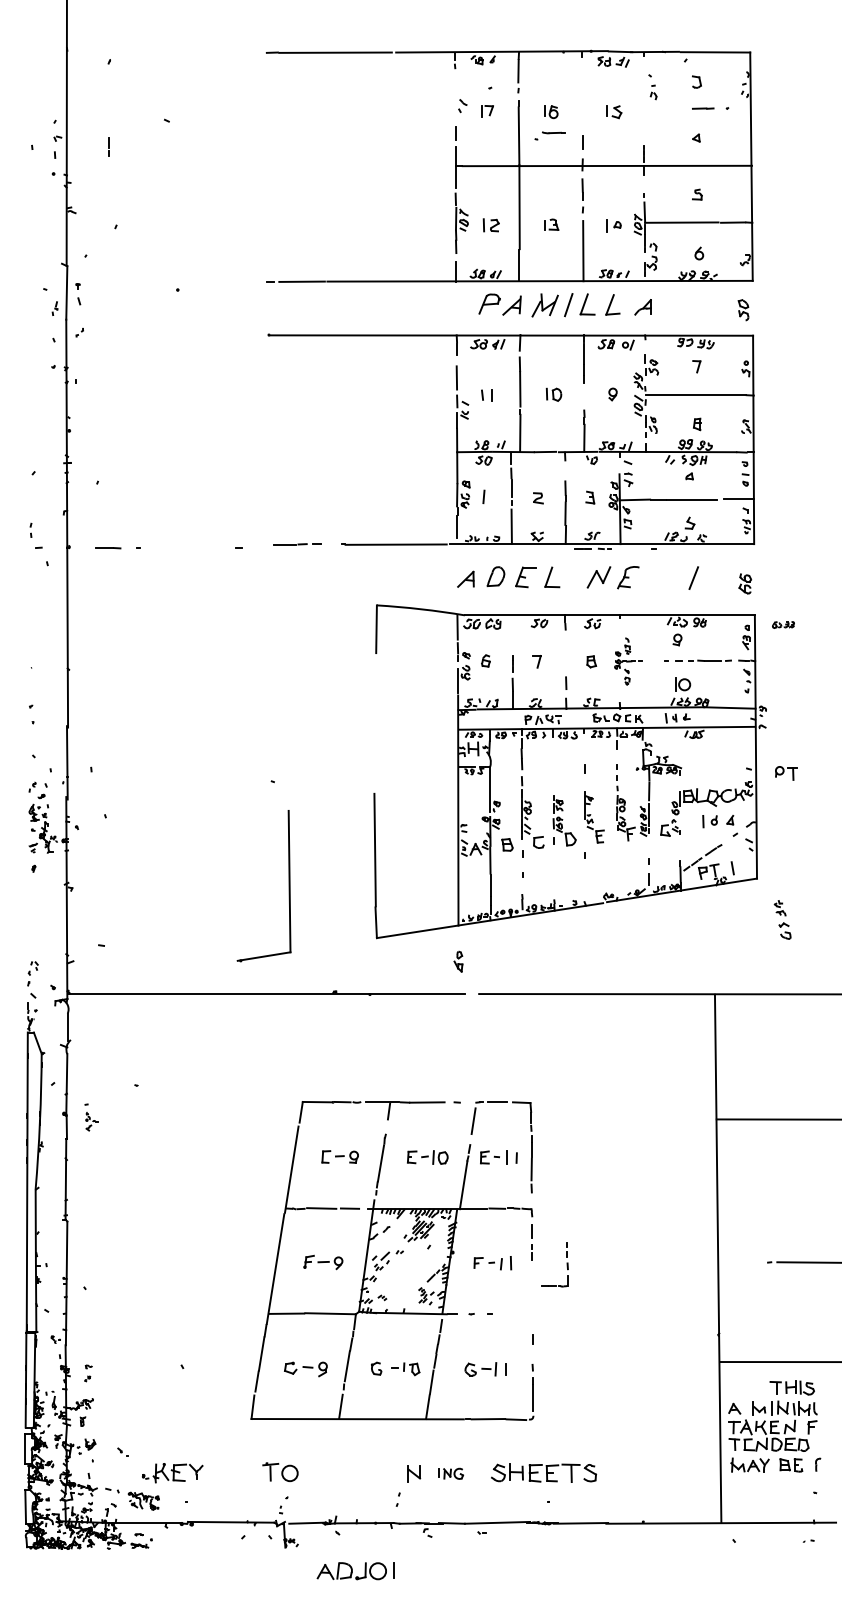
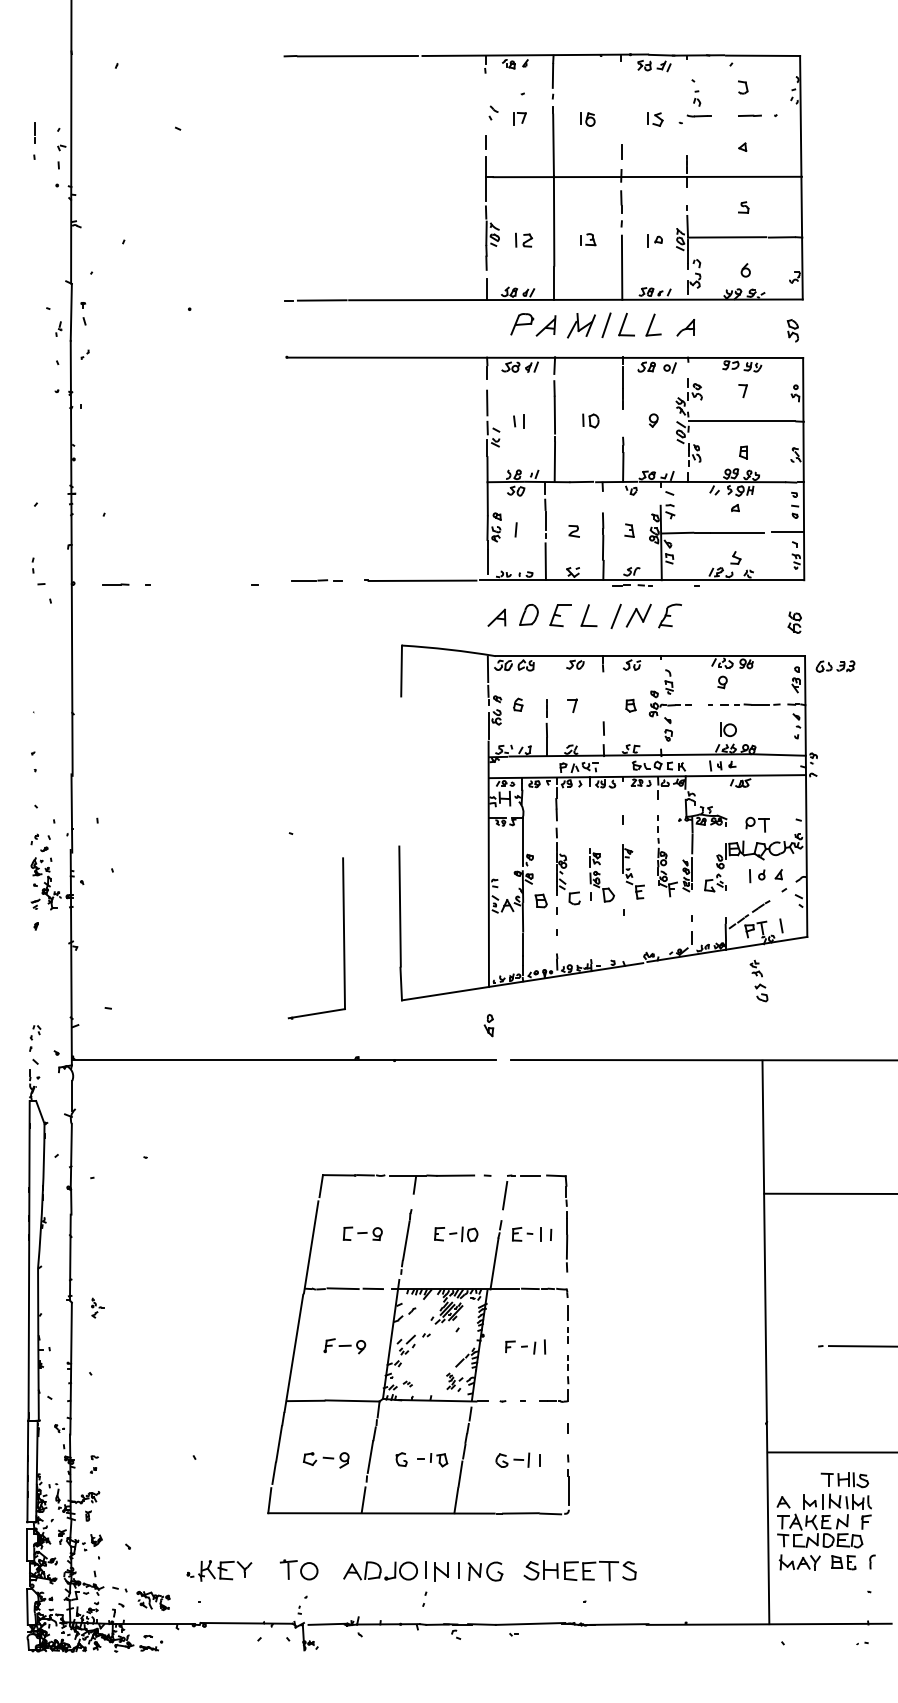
part: (549, 135) -> (694, 118), moved
line: (108, 146) -> (34, 132), moved
line: (693, 577) -> (615, 615), moved
part: (783, 624) -> (835, 665), size x1.67
part: (628, 661) -> (670, 705), size x1.43
part: (786, 773) -> (757, 824), moved
part: (288, 886) -> (342, 938), moved
part: (782, 919) -> (758, 980), moved
part: (91, 1121) -> (97, 1307), moved
part: (566, 1264) -> (566, 1378), moved
part: (172, 1473) -> (219, 1571), moved
part: (450, 1473) -> (480, 1571), size x1.67
part: (355, 1571) -> (384, 1571), moved

